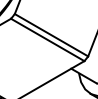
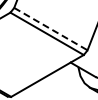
line: (52, 35) -> (51, 29), solid -> dashed

